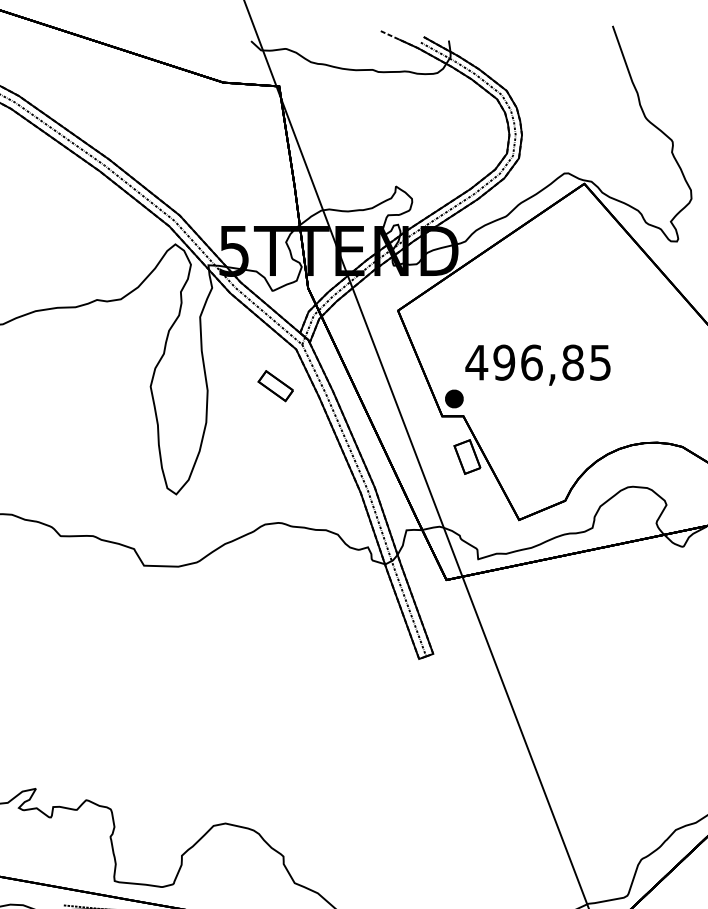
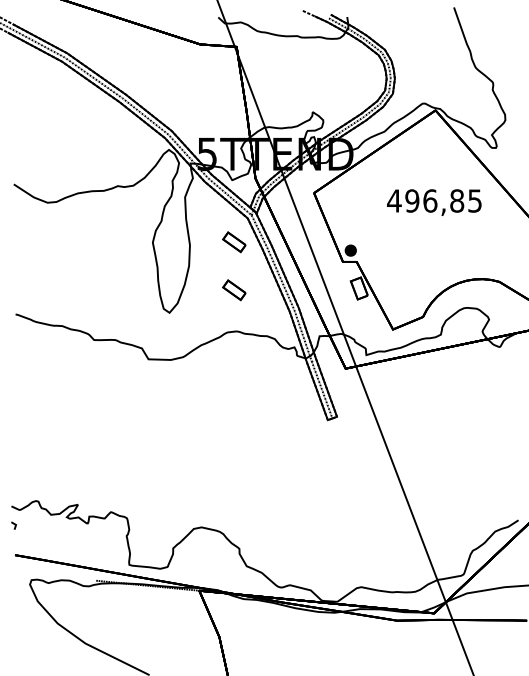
text: (538, 365) -> (434, 202), moved
part: (275, 460) -> (234, 290), added

